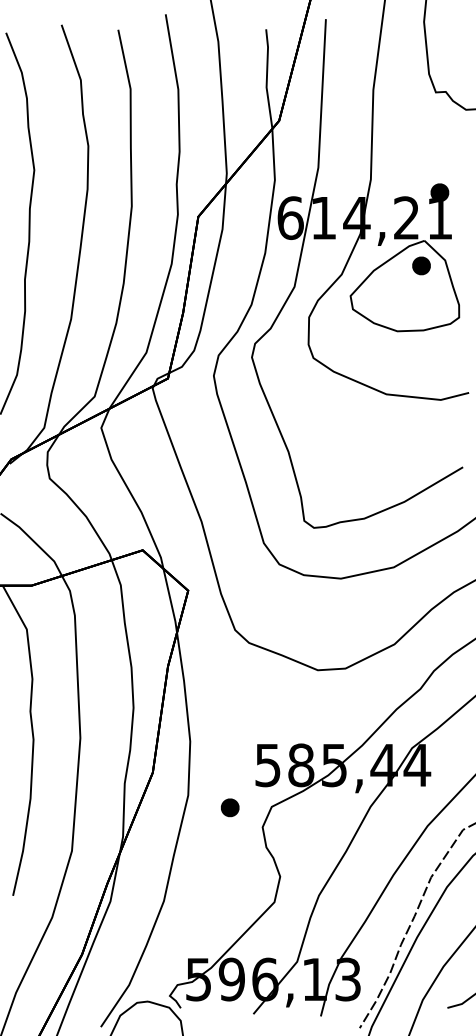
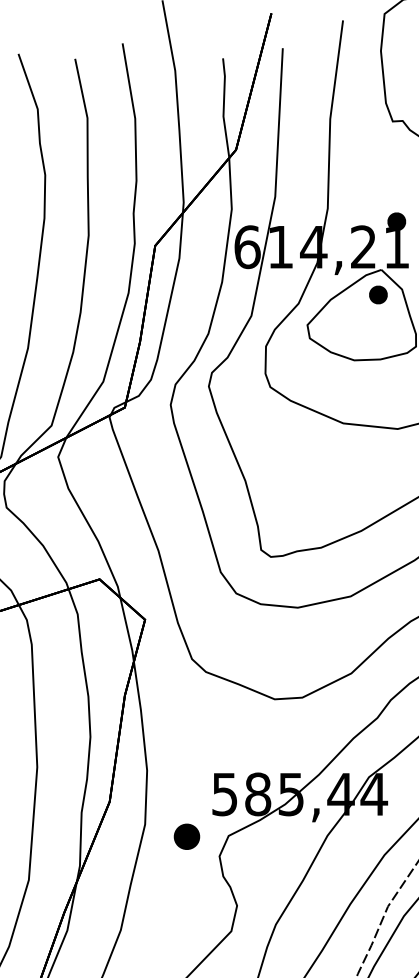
part: (230, 807) -> (187, 836), size x1.4

